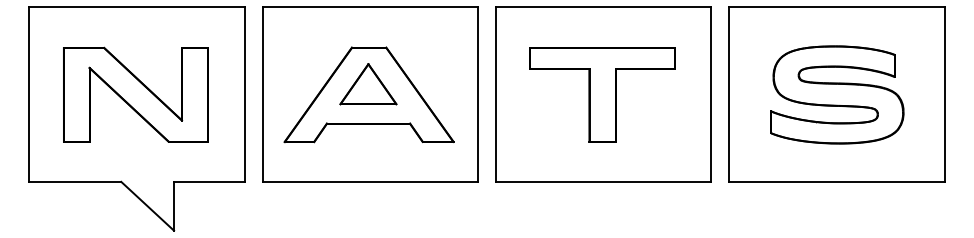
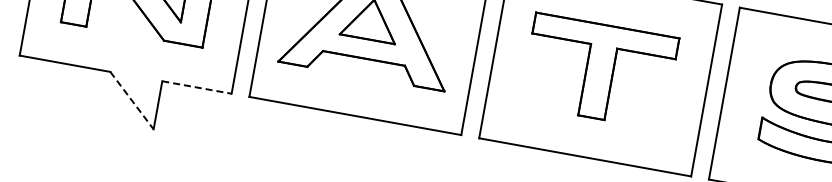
line: (209, 181) -> (197, 87), solid -> dashed
line: (147, 206) -> (131, 100), solid -> dashed

